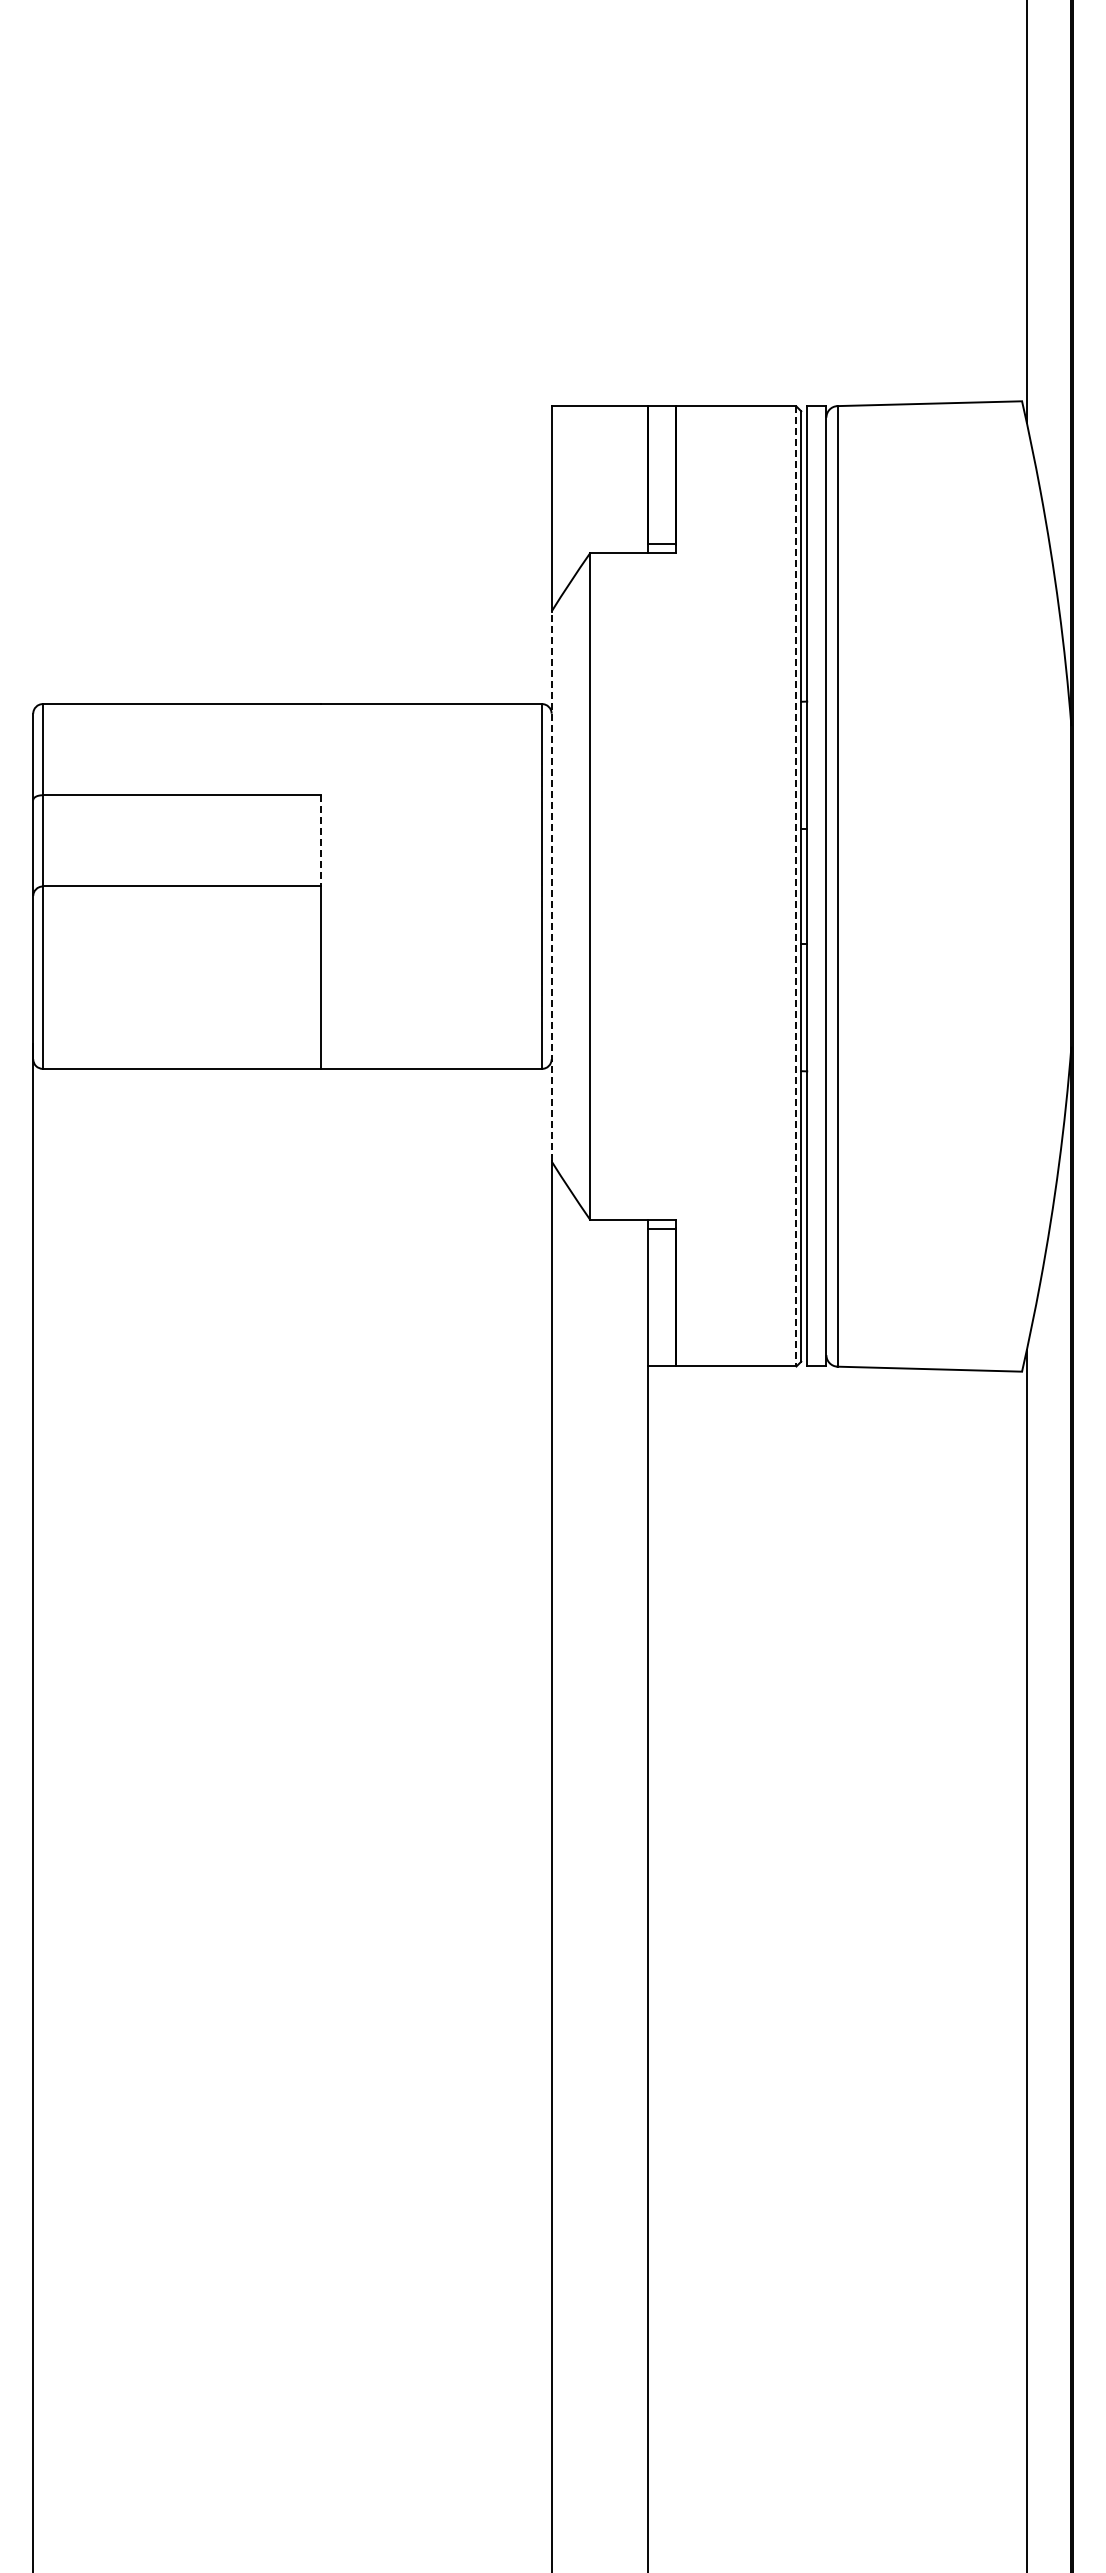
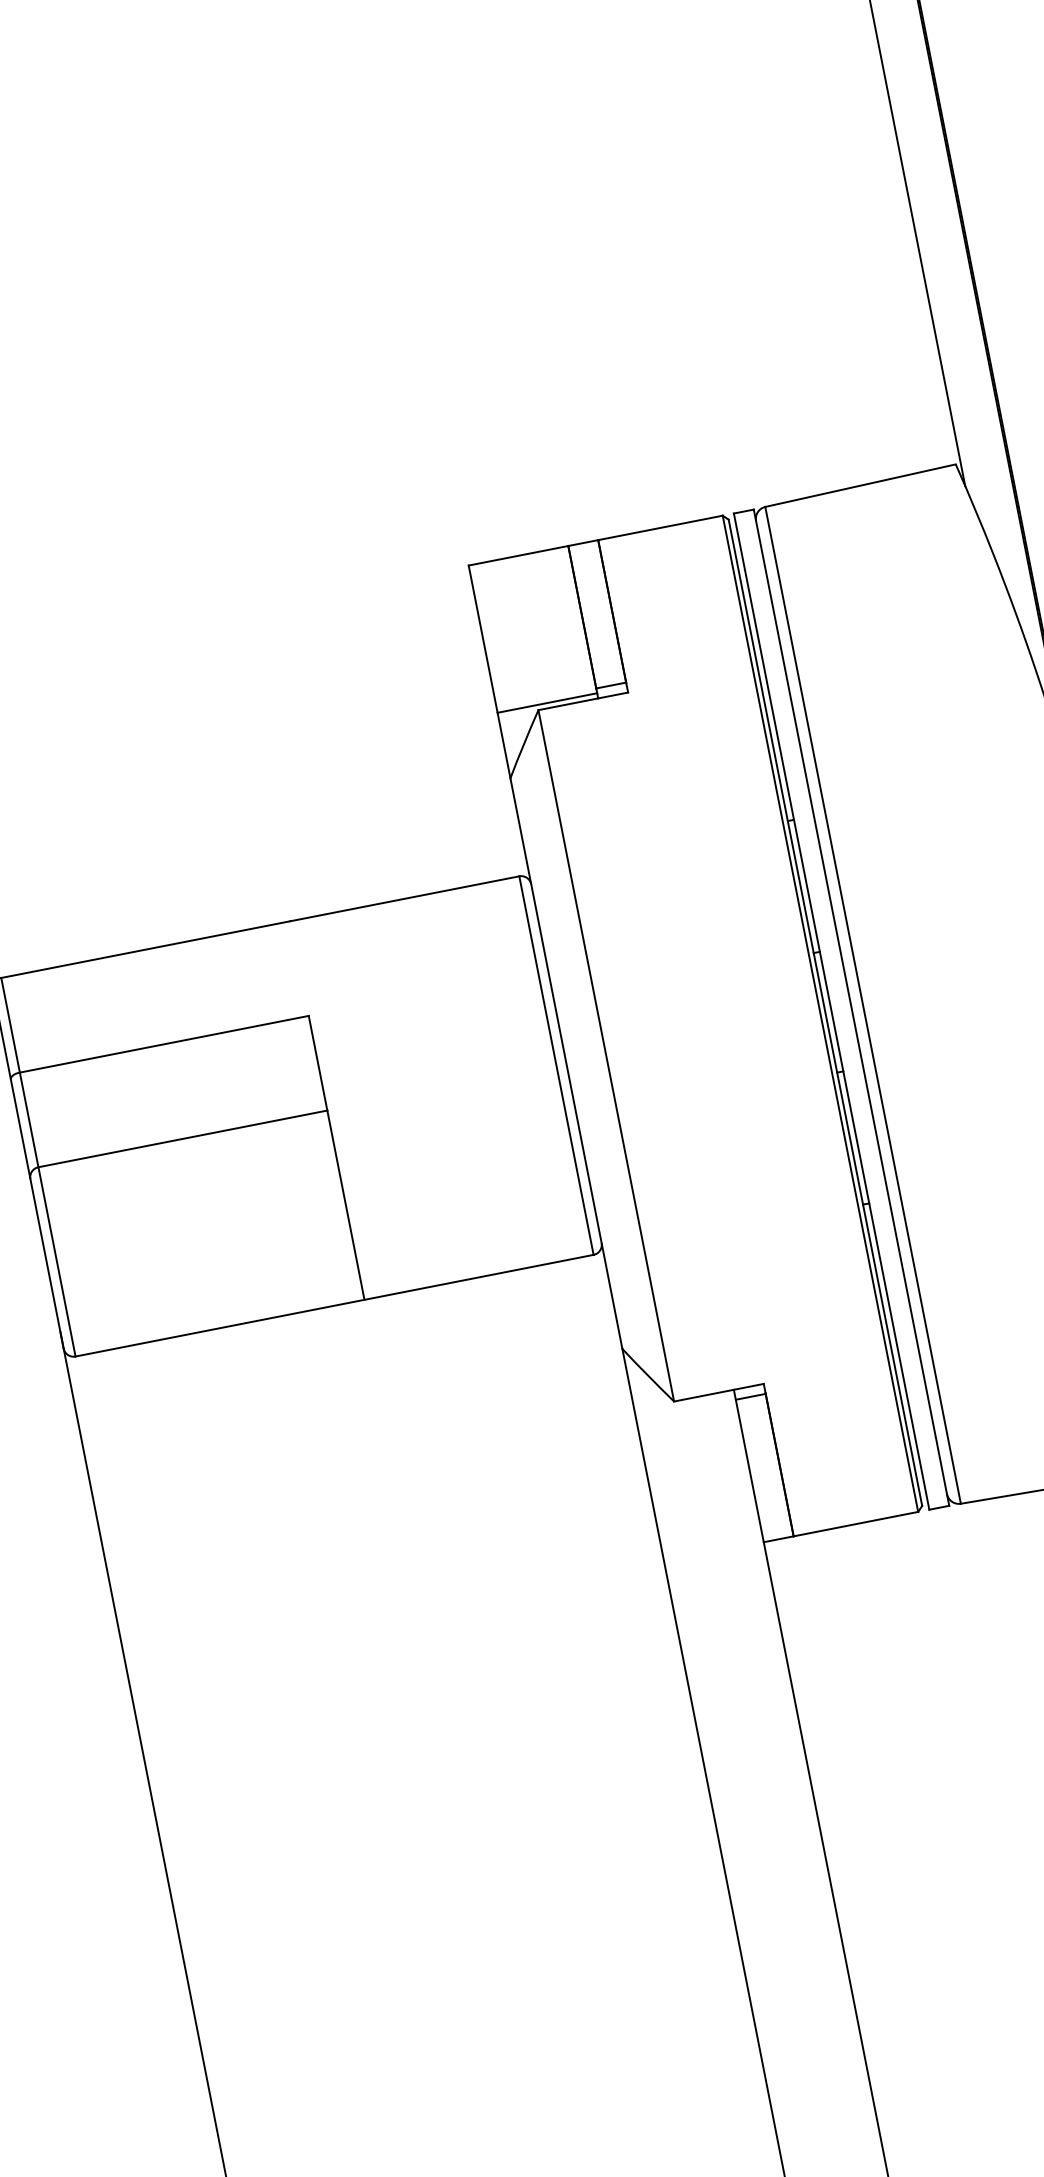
line: (599, 548) -> (547, 703), added
line: (321, 840) -> (318, 1062), dashed -> solid
line: (551, 886) -> (566, 1063), dashed -> solid
line: (796, 886) -> (820, 1013), dashed -> solid

